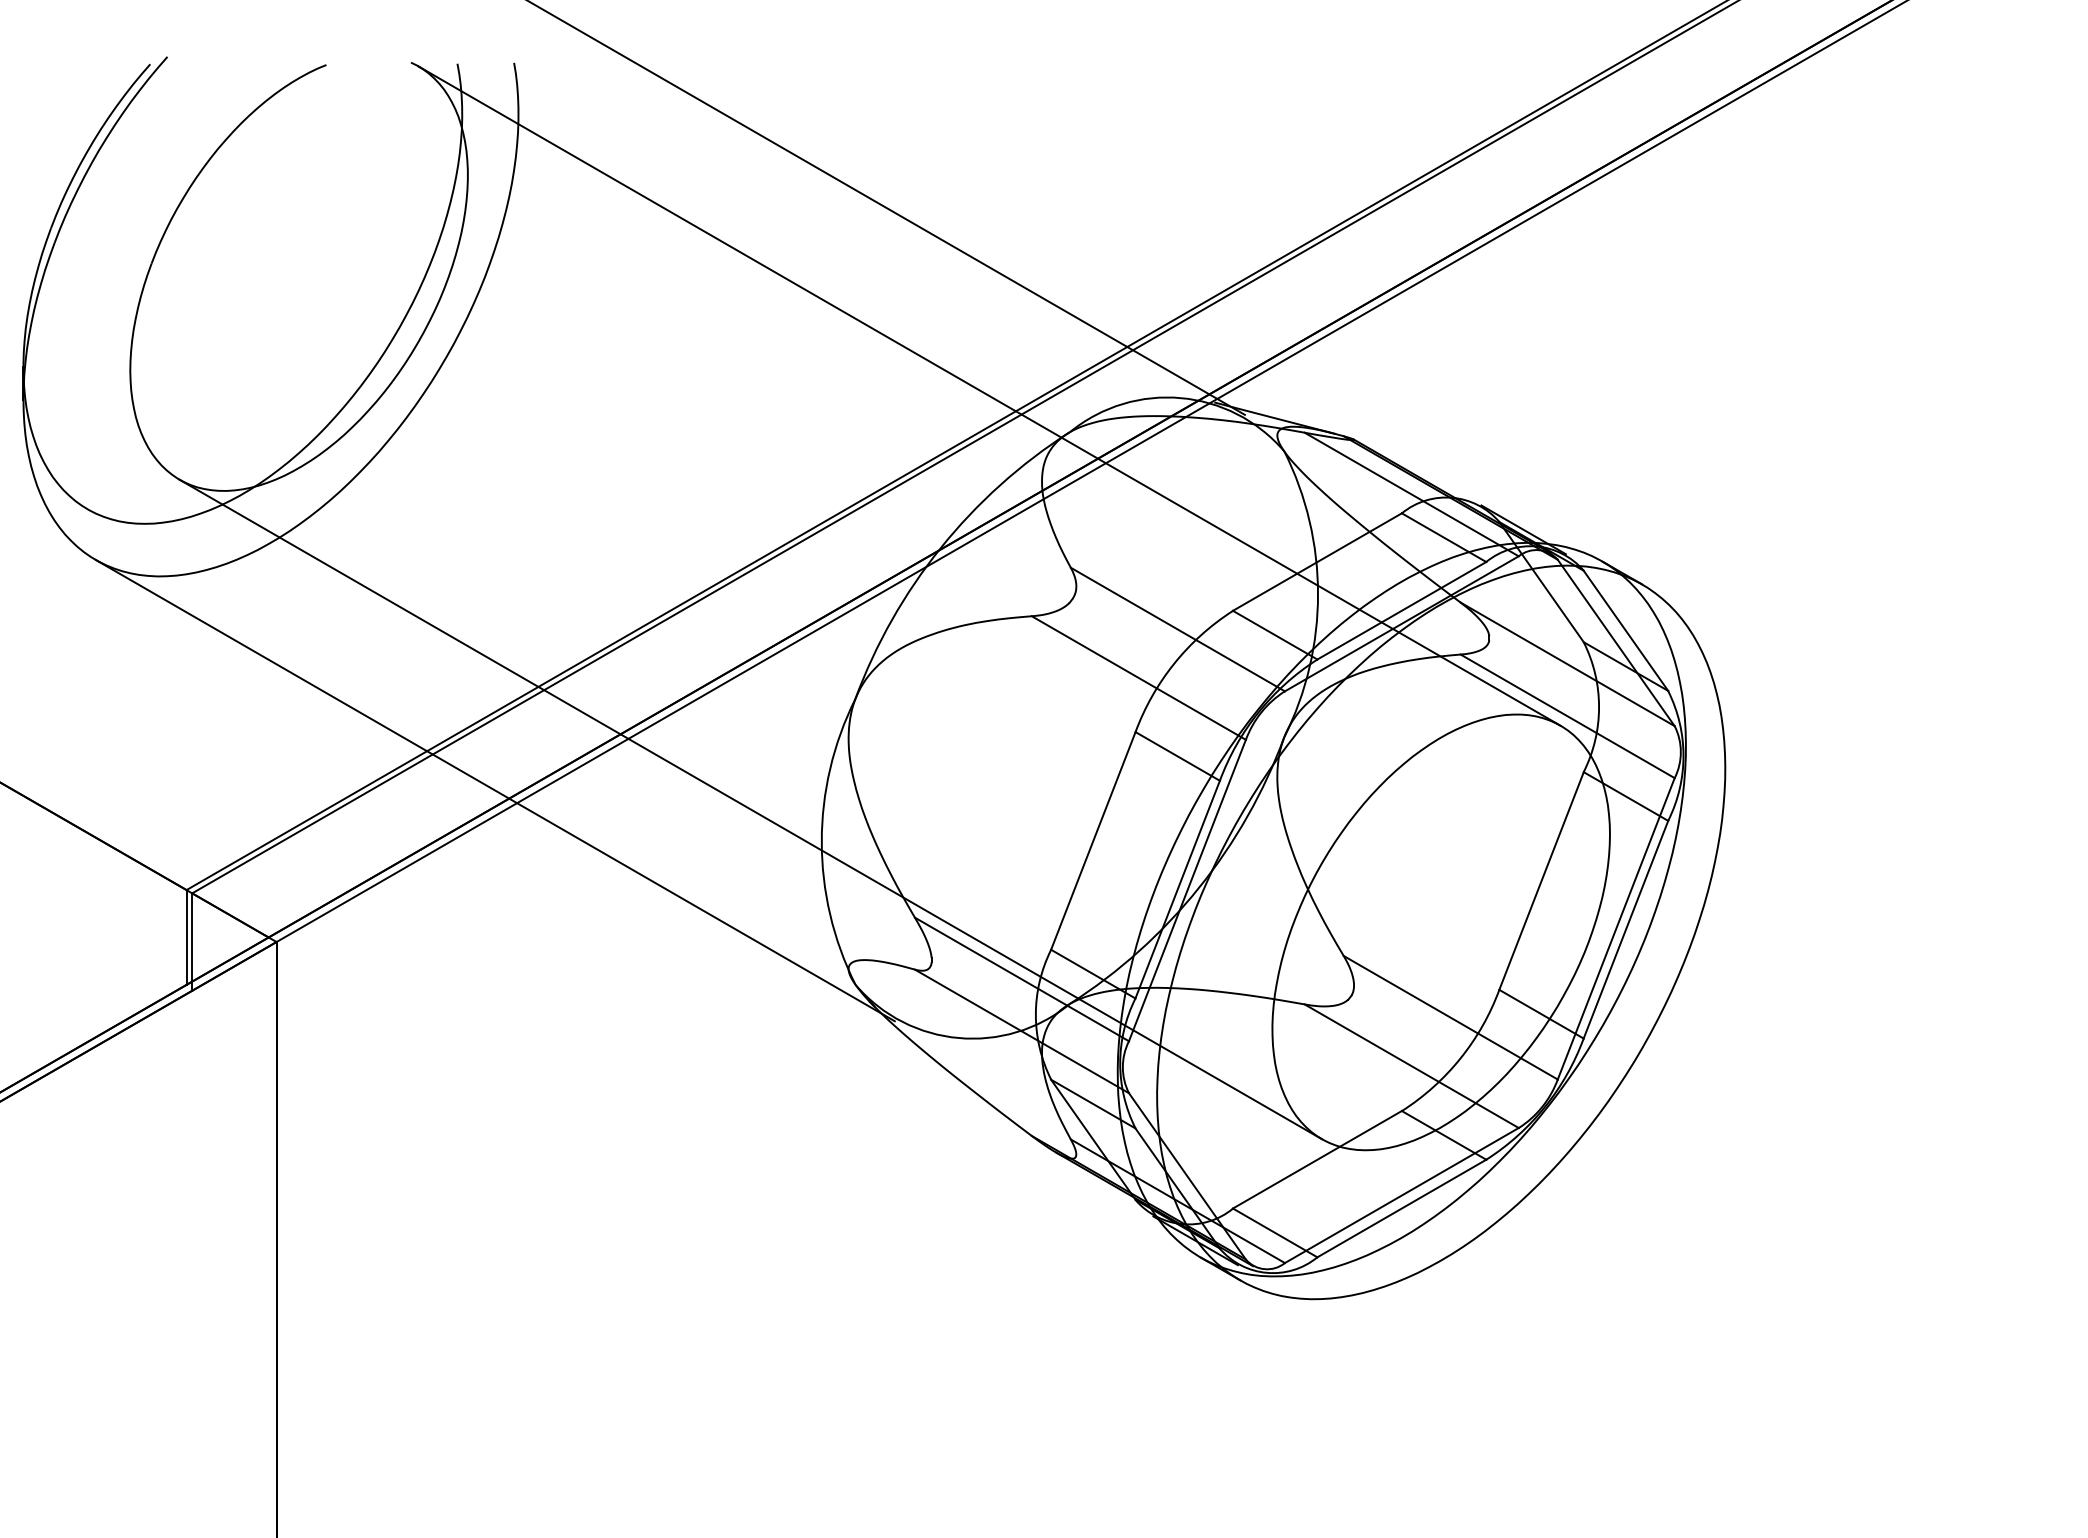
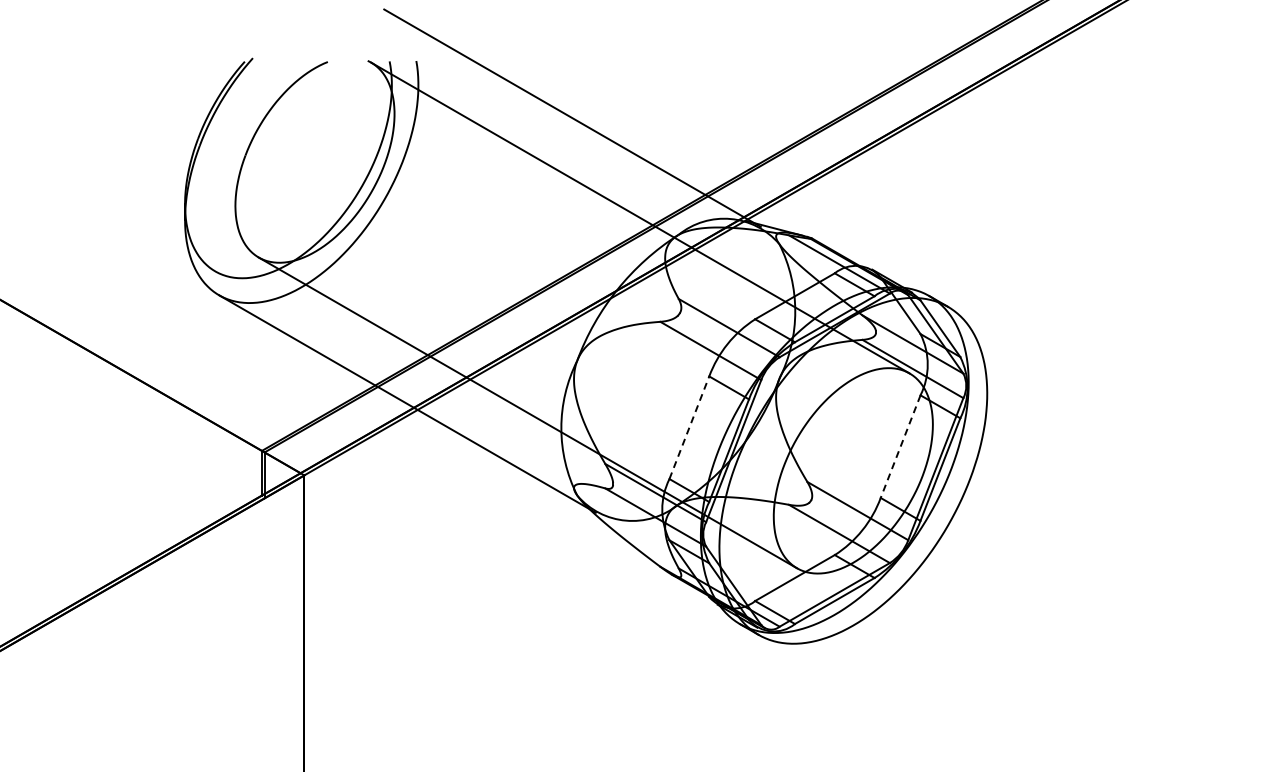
line: (1093, 840) -> (689, 427), solid -> dashed
line: (1541, 882) -> (900, 447), solid -> dashed

